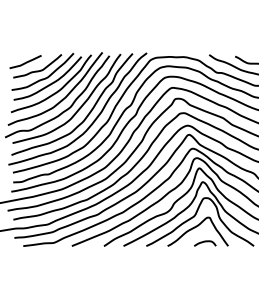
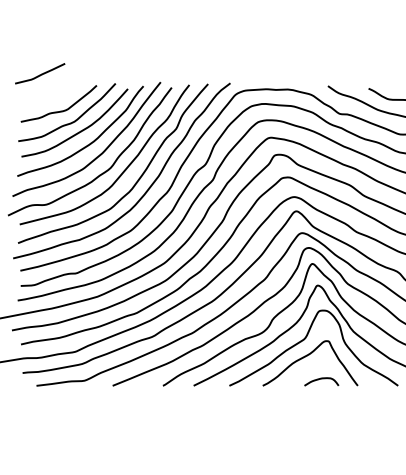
curve: (26, 61) -> (41, 72), moved

